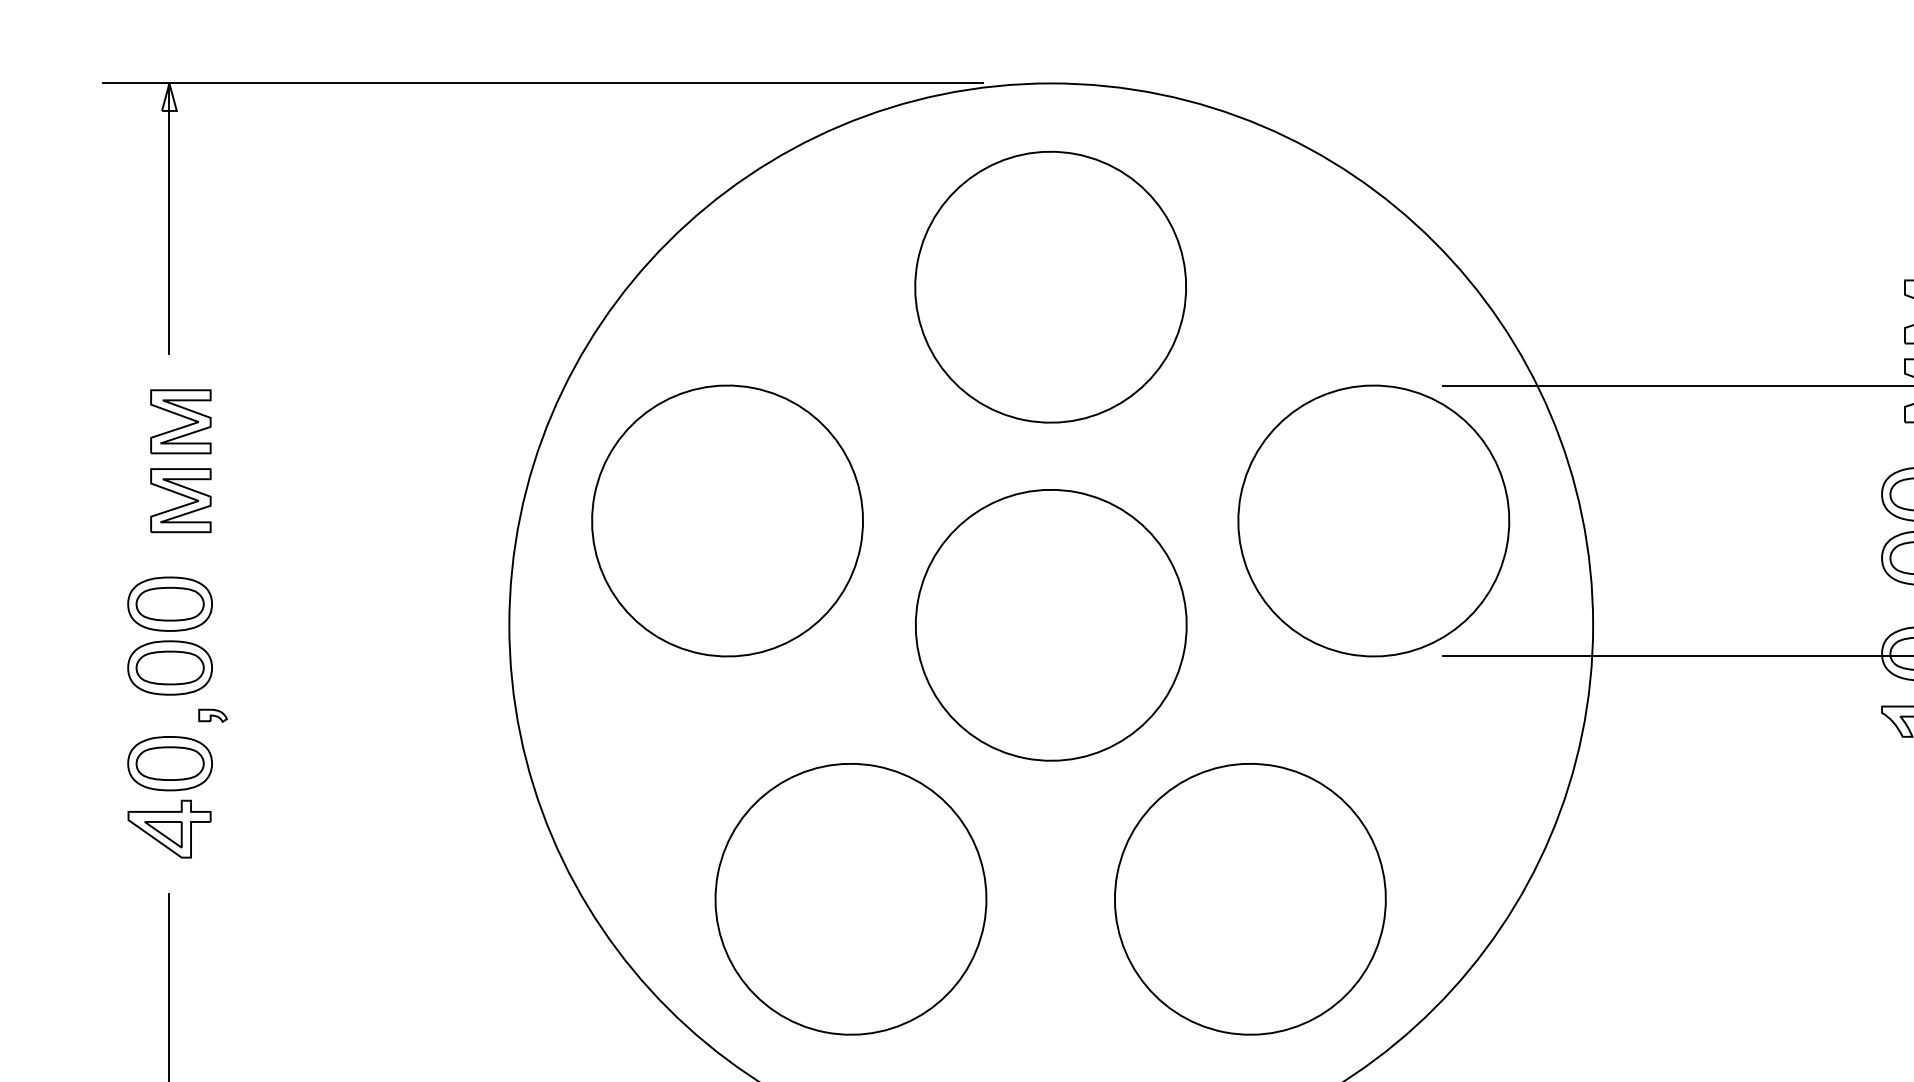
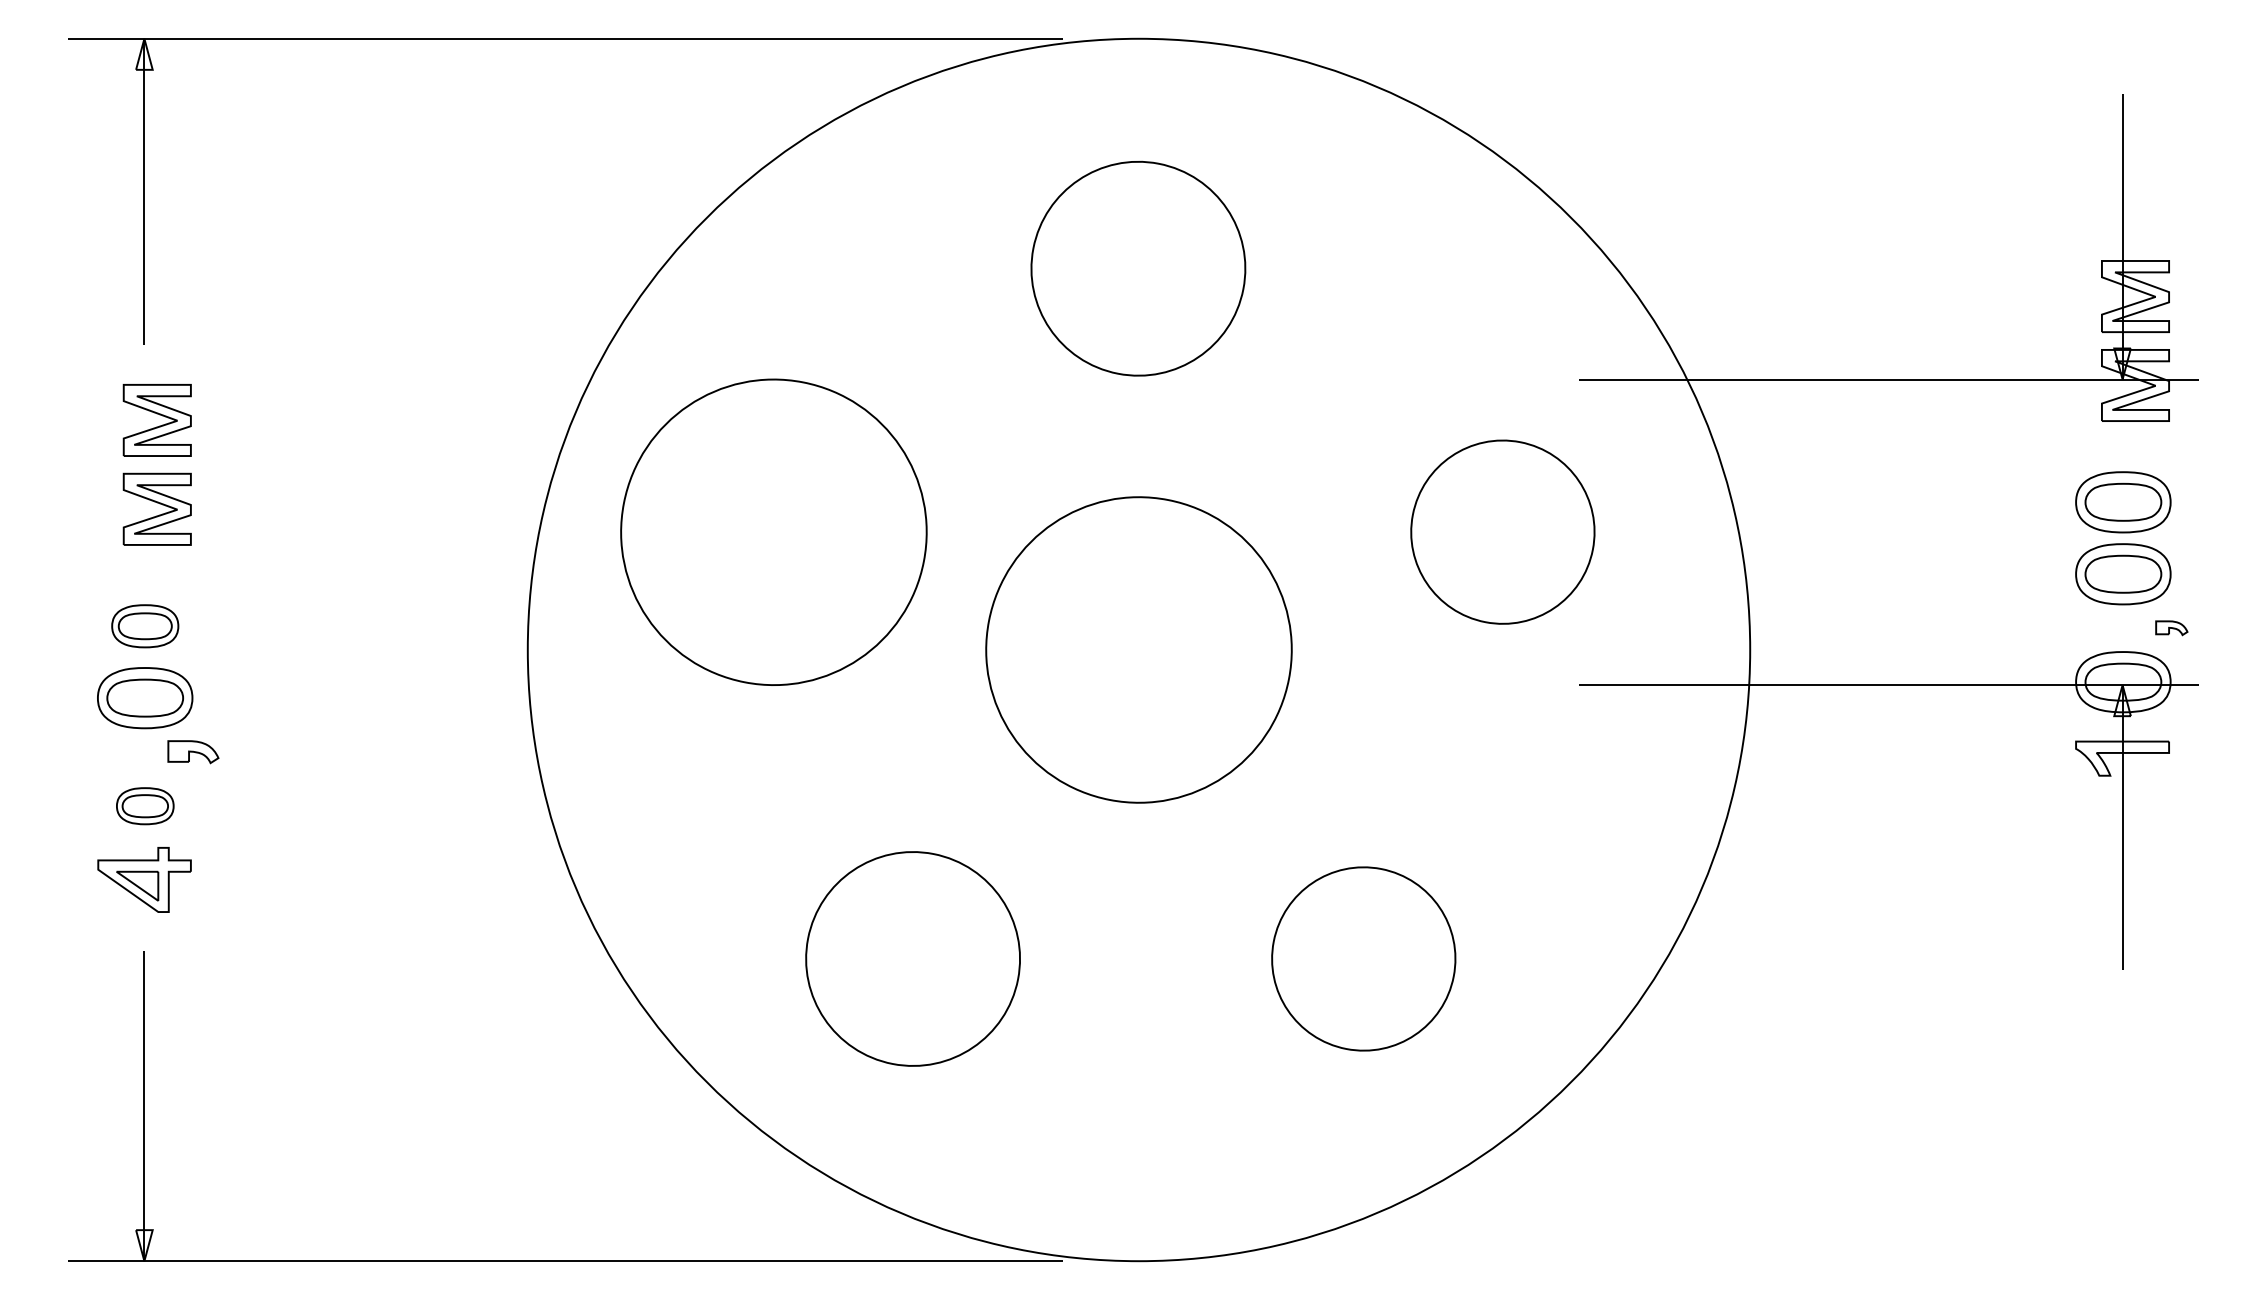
part: (1050, 287) -> (1138, 268), size x0.7
part: (1373, 520) -> (1502, 531), size x0.6
part: (170, 604) -> (145, 626), size x0.7
part: (212, 715) -> (193, 751), size x1.6
part: (170, 764) -> (145, 806), size x0.6
part: (850, 898) -> (912, 958), size x0.7
part: (1250, 898) -> (1363, 958), size x0.6

